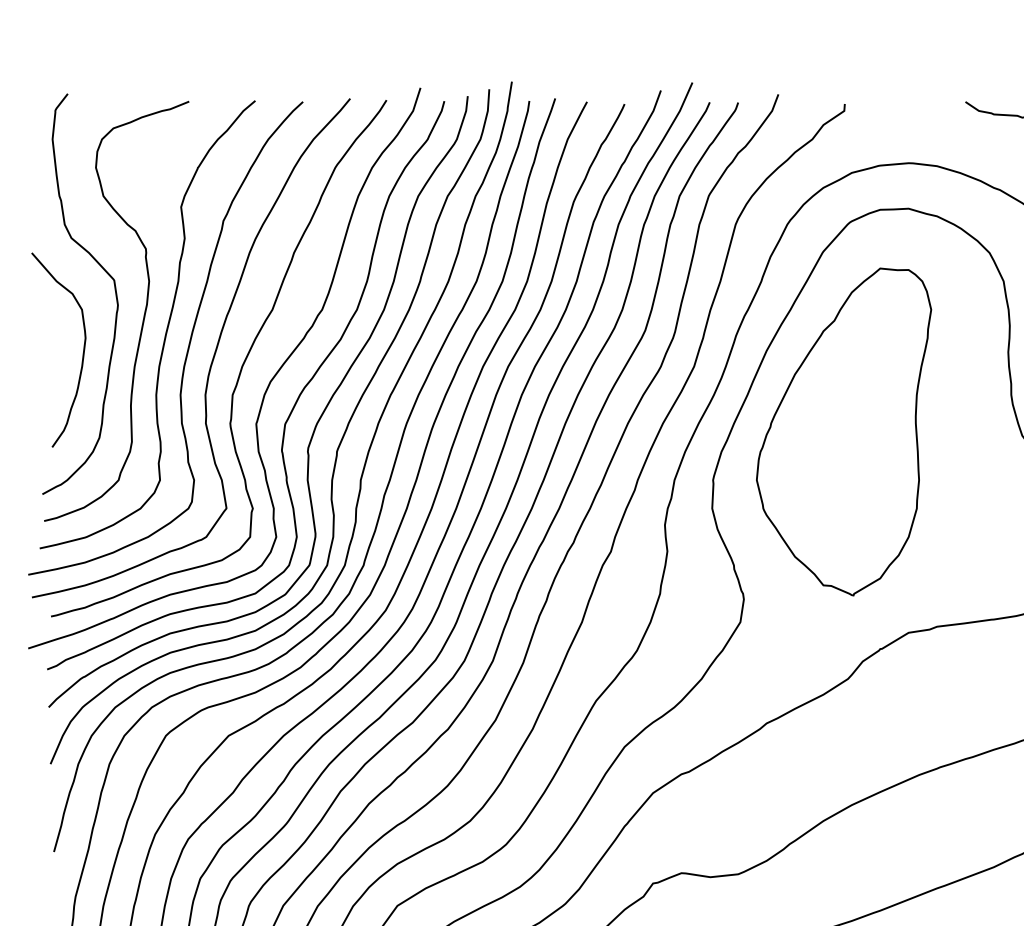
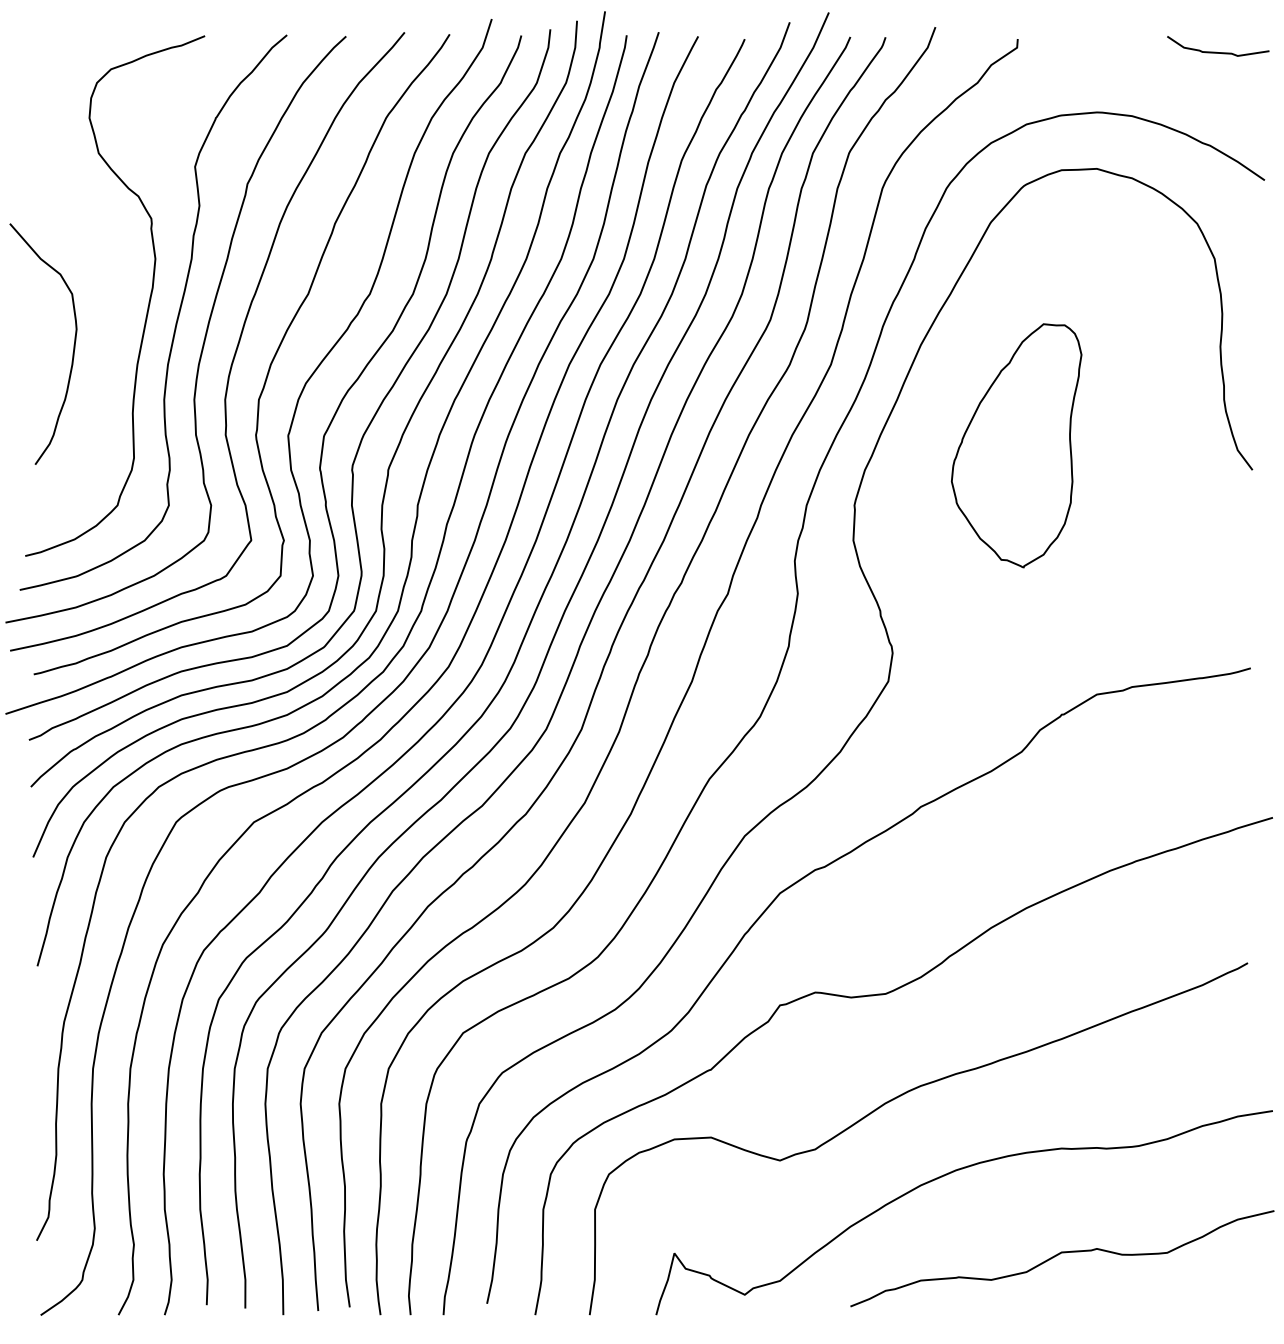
curve: (103, 269) -> (98, 244), removed
part: (843, 431) -> (1016, 445), size x0.6

